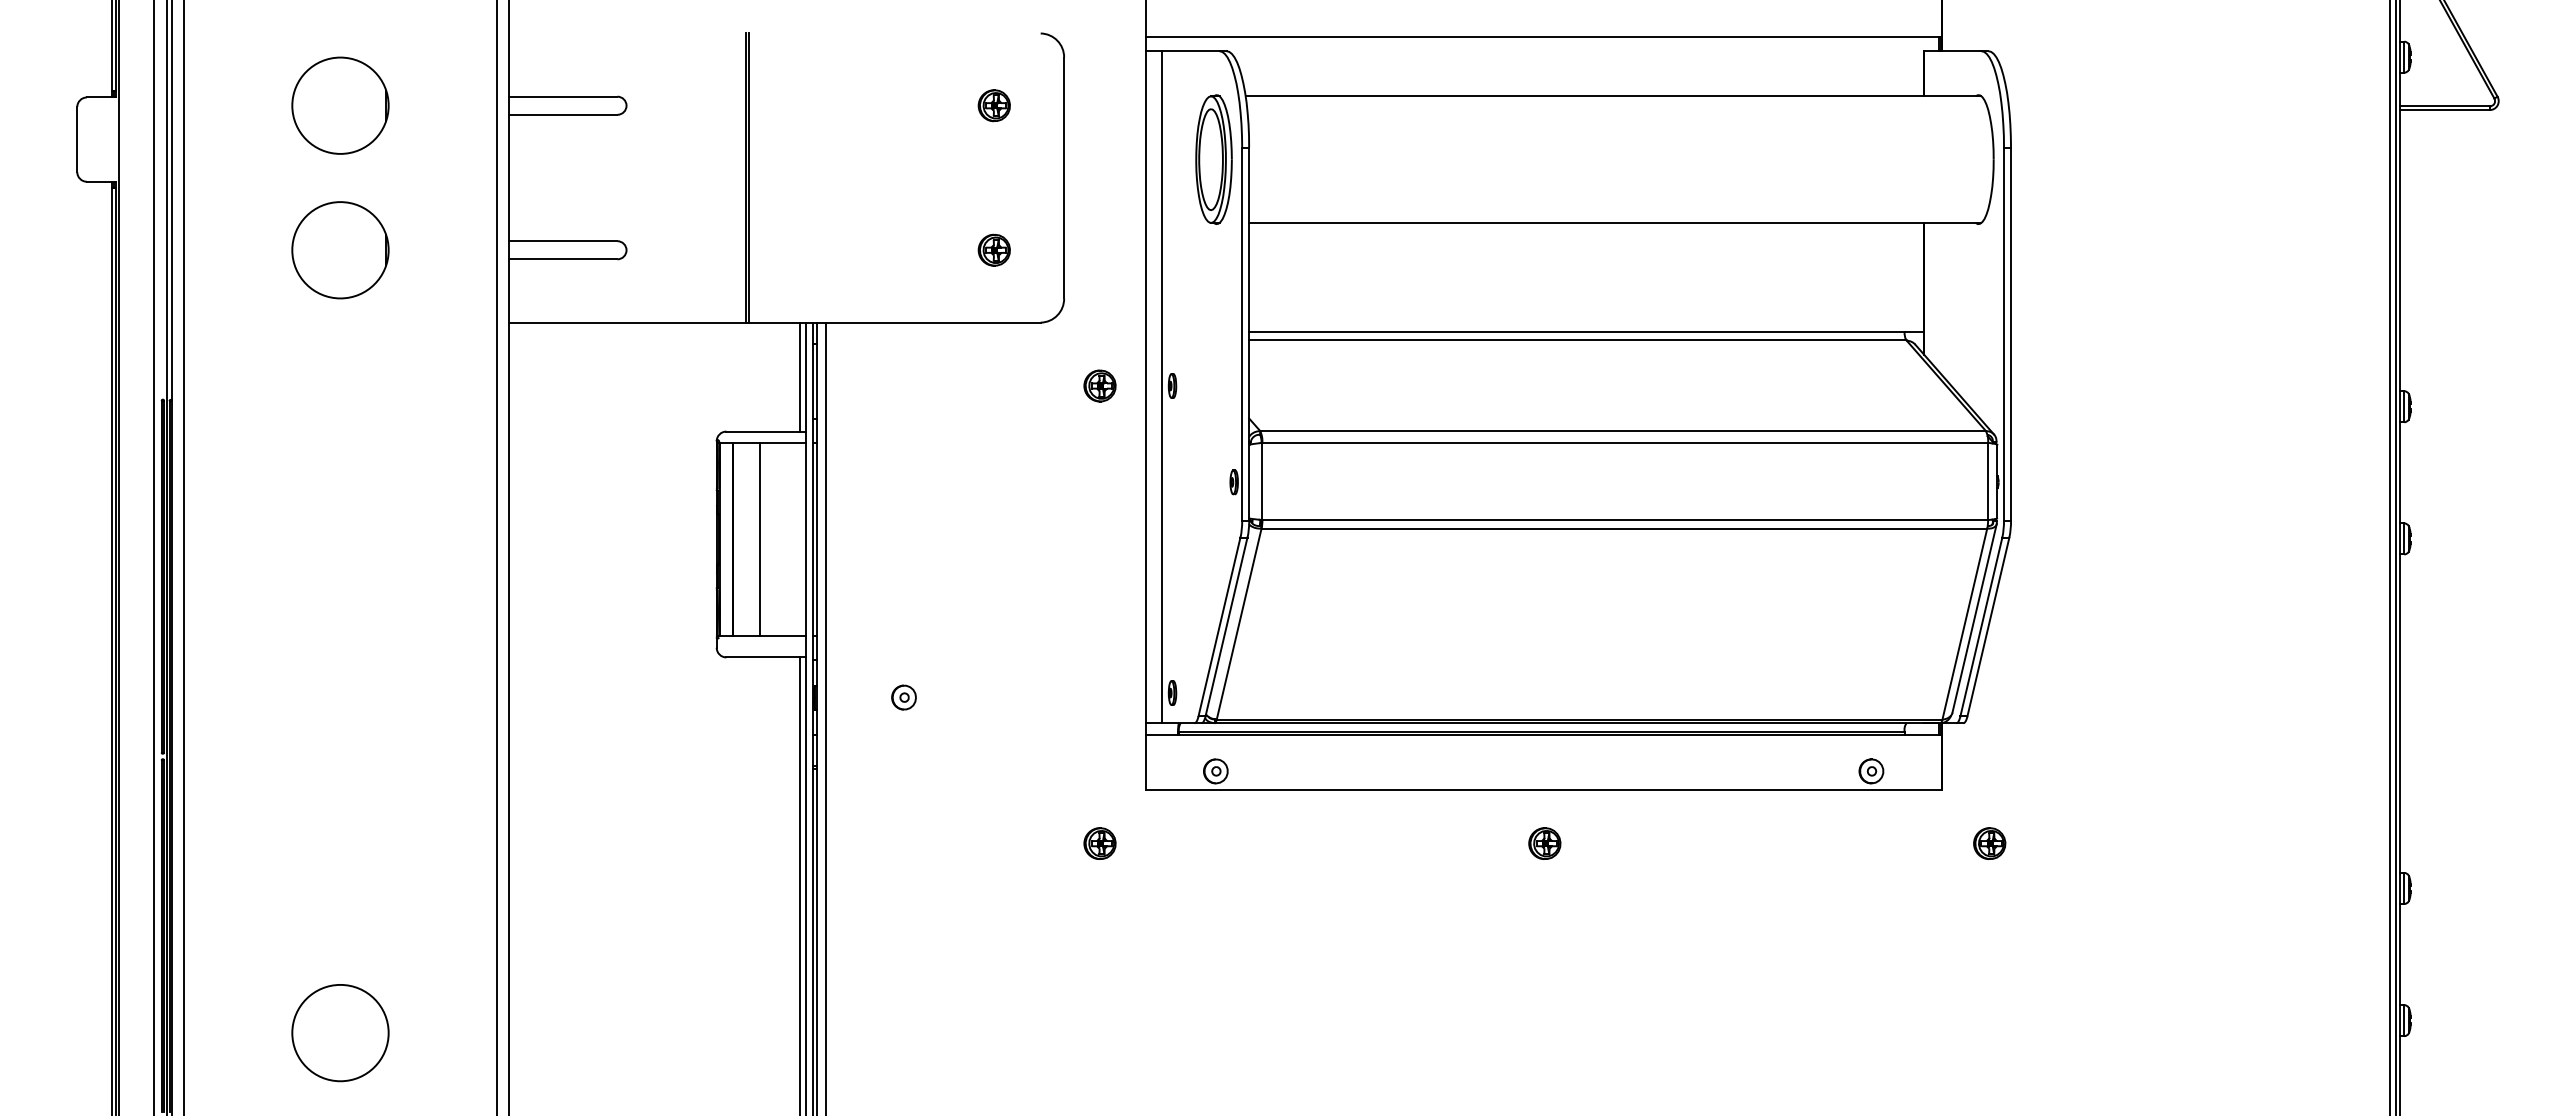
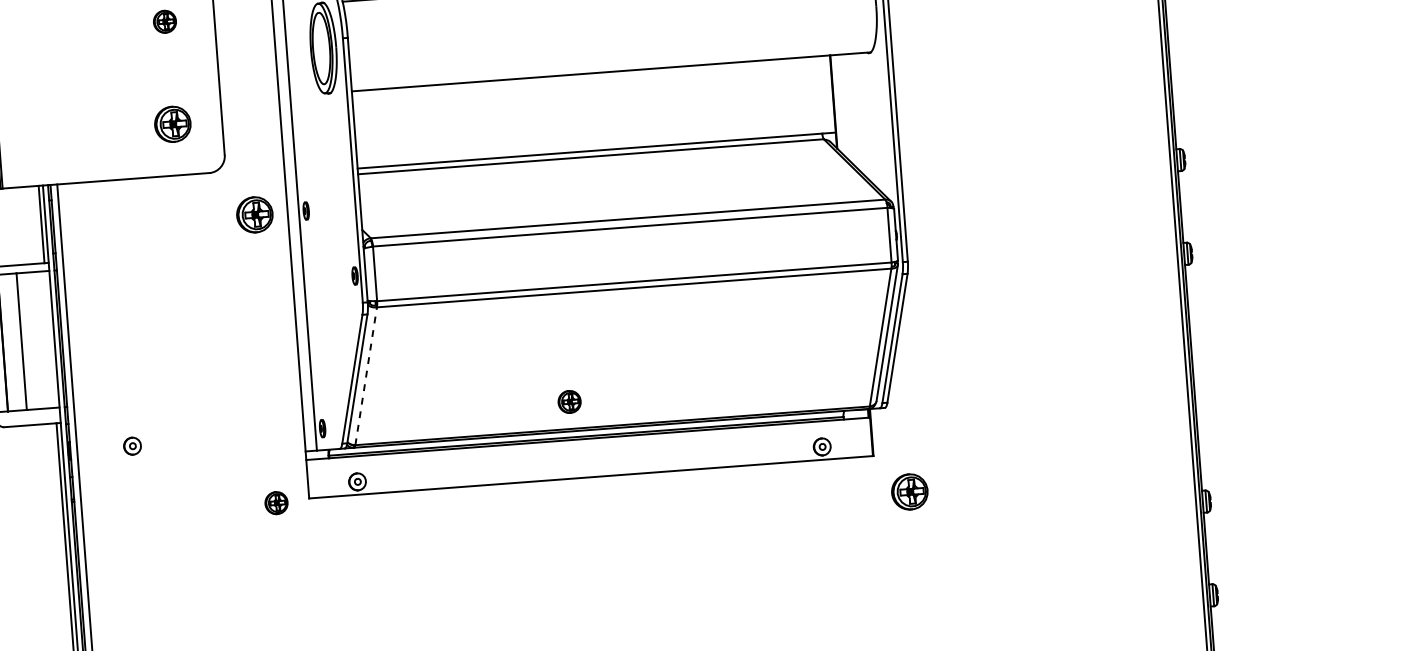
part: (993, 249) -> (172, 123), size x1.6
part: (1099, 385) -> (254, 214), size x1.6
line: (1239, 623) -> (366, 375), solid -> dashed
part: (1099, 843) -> (276, 503), moved
part: (1544, 843) -> (569, 401), moved
part: (1989, 843) -> (909, 491), size x1.6

